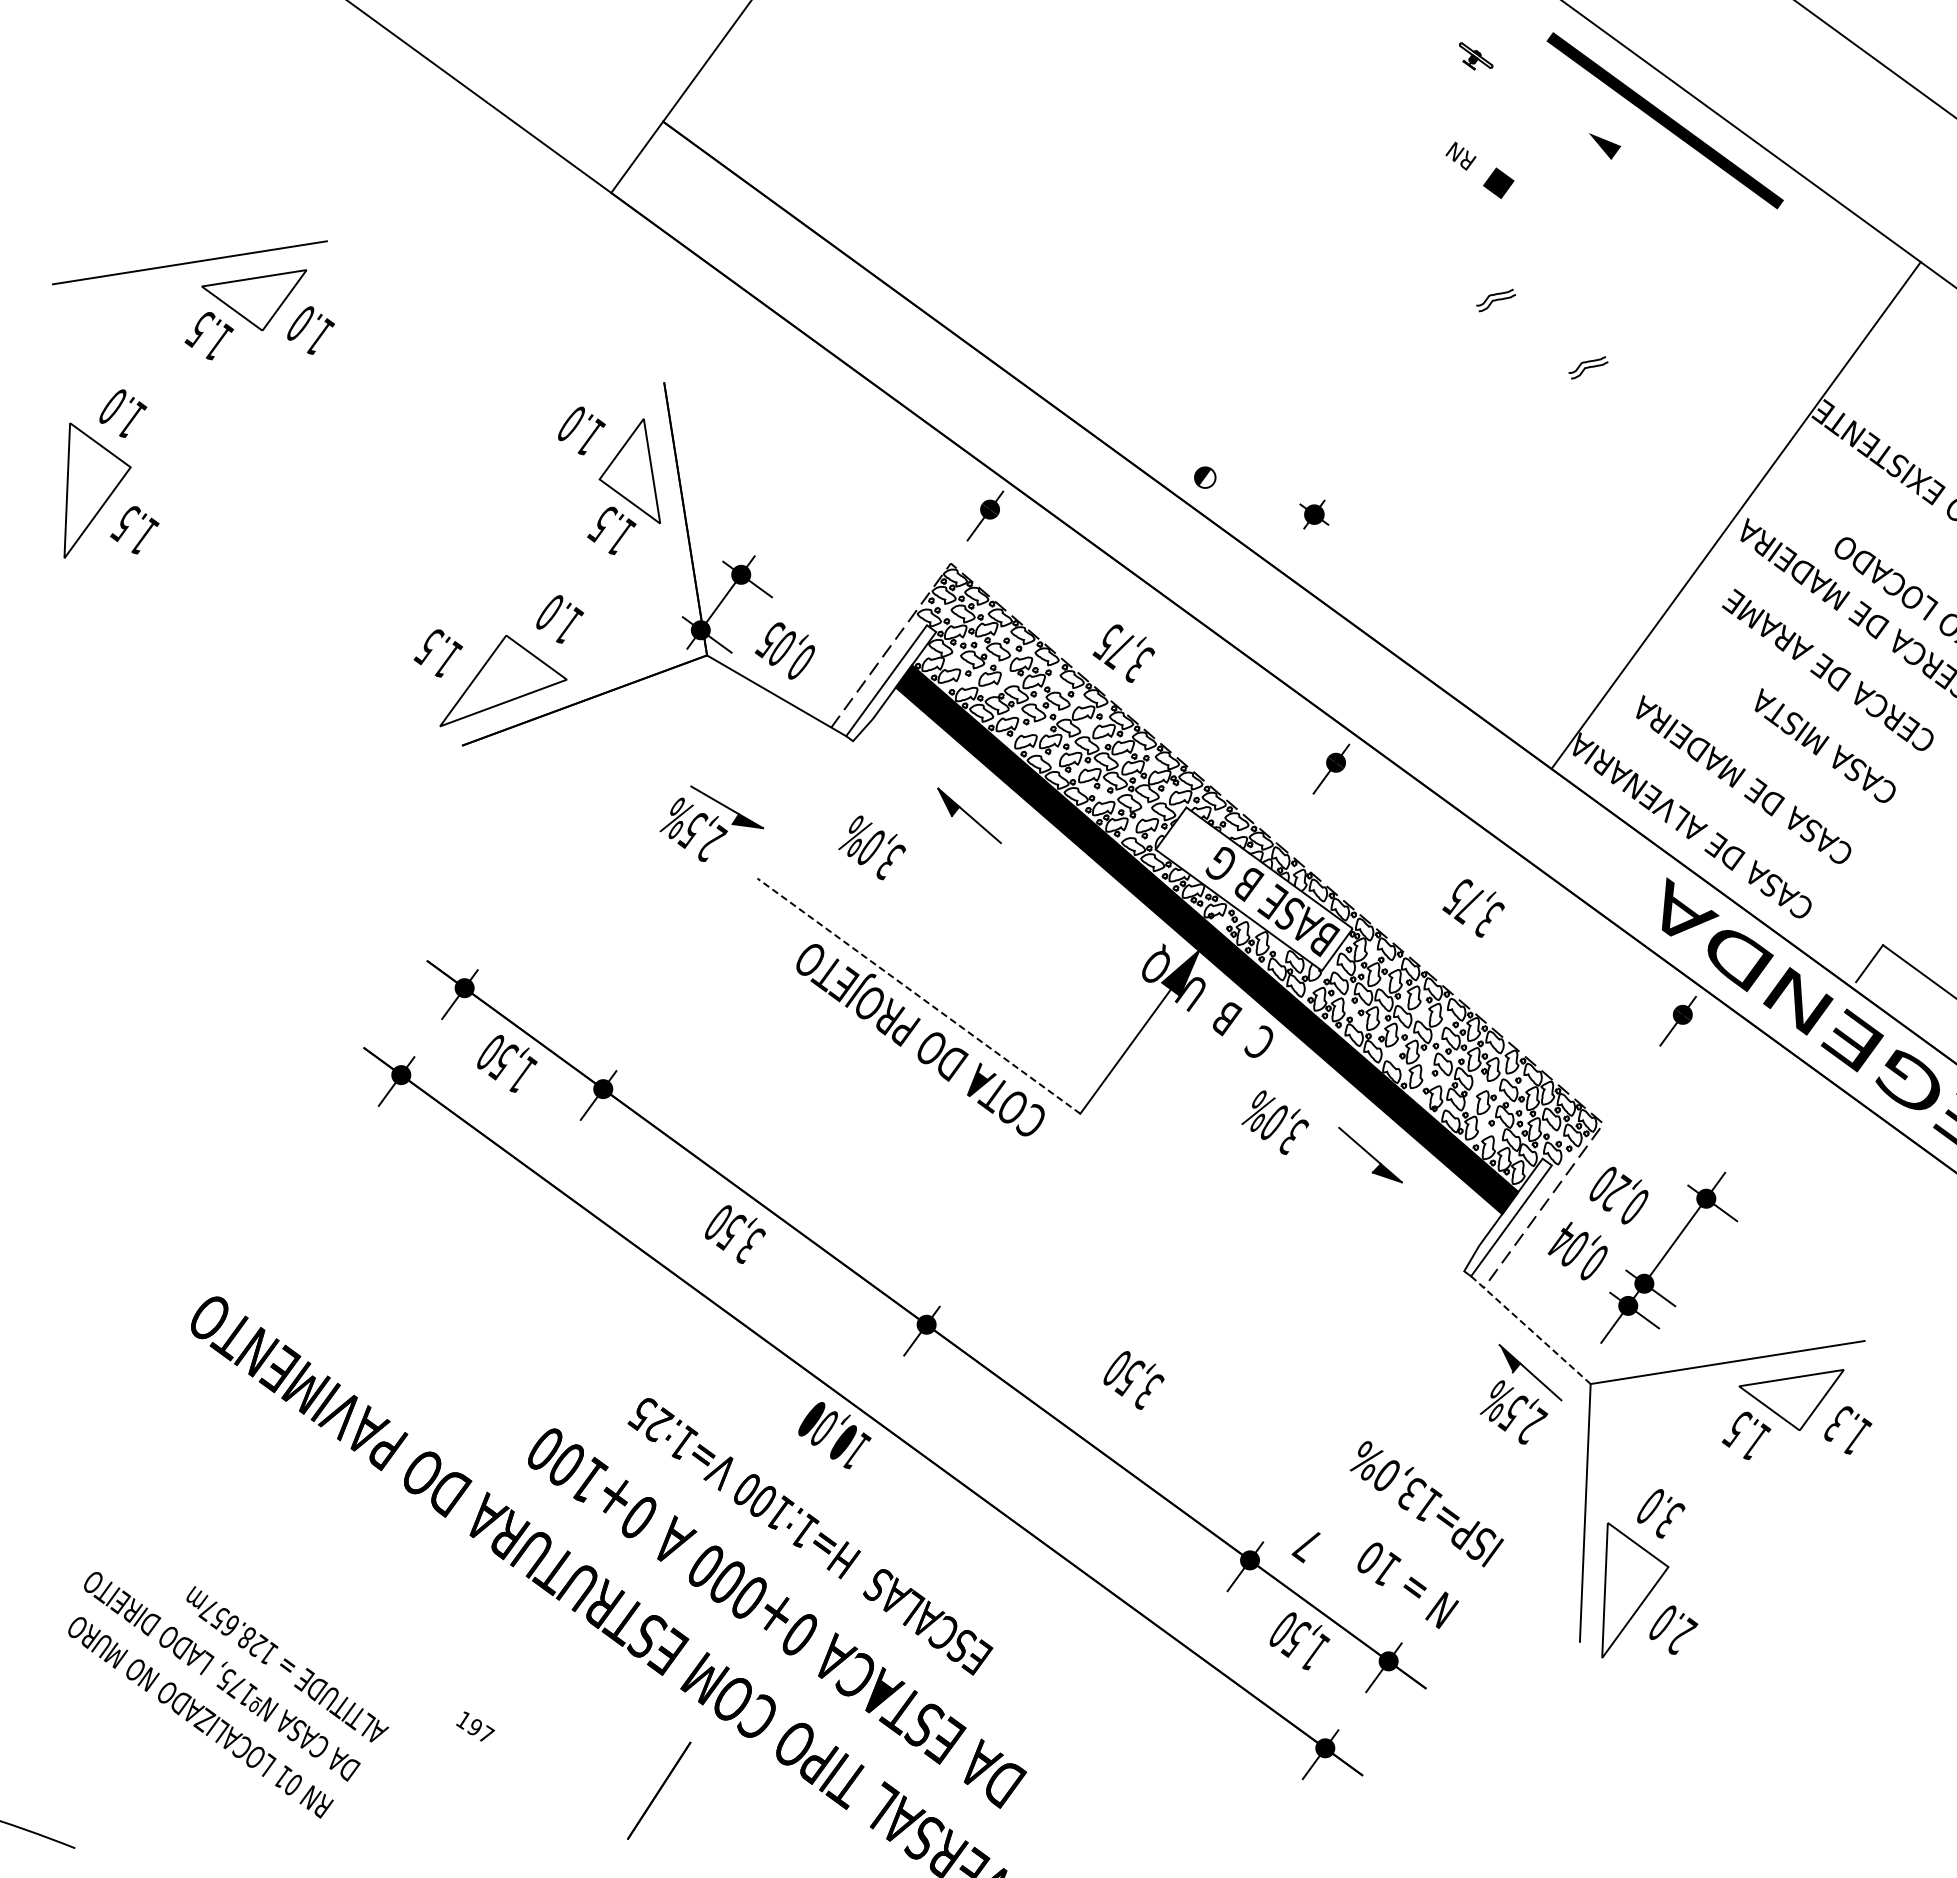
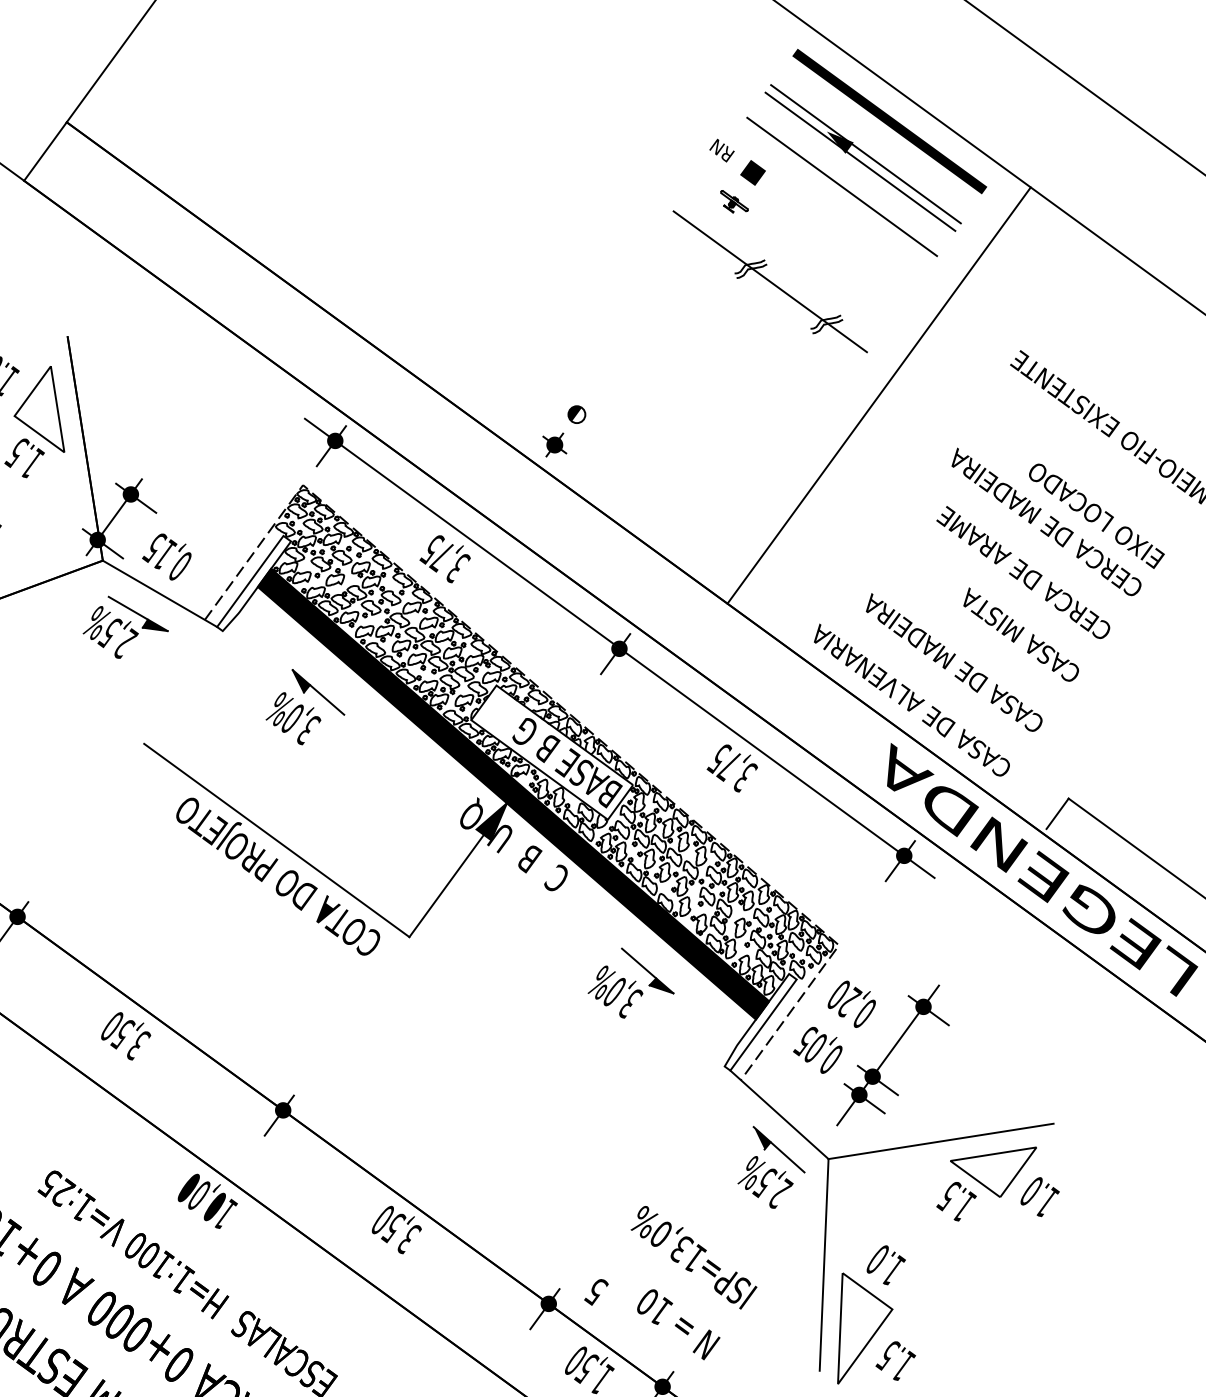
part: (1476, 56) -> (734, 201), moved
line: (1635, 160) -> (865, 154), added
line: (1629, 169) -> (860, 161), added
line: (1606, 200) -> (841, 187), added
line: (1519, 315) -> (770, 281), added
part: (1205, 477) -> (577, 414), moved
part: (1314, 514) -> (554, 444), moved
line: (1735, 514) -> (878, 394), moved
text: (783, 647) -> (165, 554), 0,05 -> 0,15
line: (1336, 761) -> (619, 647), added
part: (711, 823) -> (125, 627), moved
text: (871, 847) -> (292, 718), moved
line: (918, 996) -> (276, 840), dashed -> solid
text: (1275, 1122) -> (615, 991), moved
text: (1562, 1239) -> (805, 1040), 0,04 -> 0,05
line: (1531, 1330) -> (779, 1115), dashed -> solid
text: (1133, 1380) -> (396, 1230), moved
text: (1838, 1423) -> (1032, 1191), 1.3 -> 1.0
text: (1670, 1519) -> (894, 1270), 3.0 -> 1.0
text: (1307, 1546) -> (595, 1292), 7 -> 5
text: (1672, 1629) -> (895, 1360), 2.0 -> 1.5

